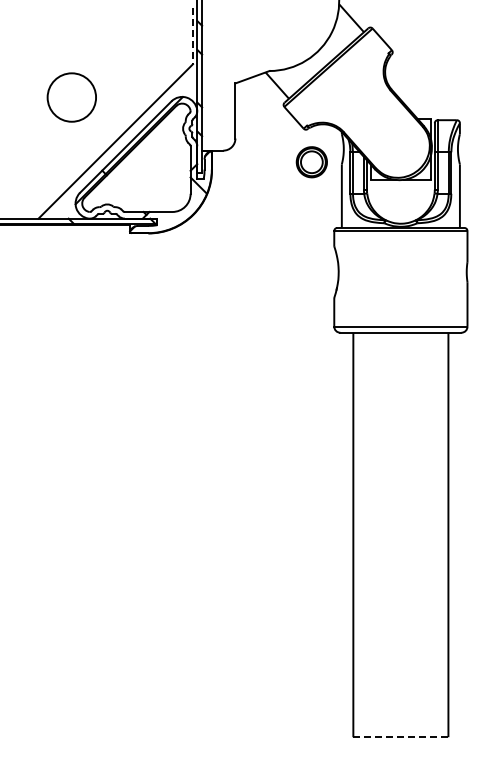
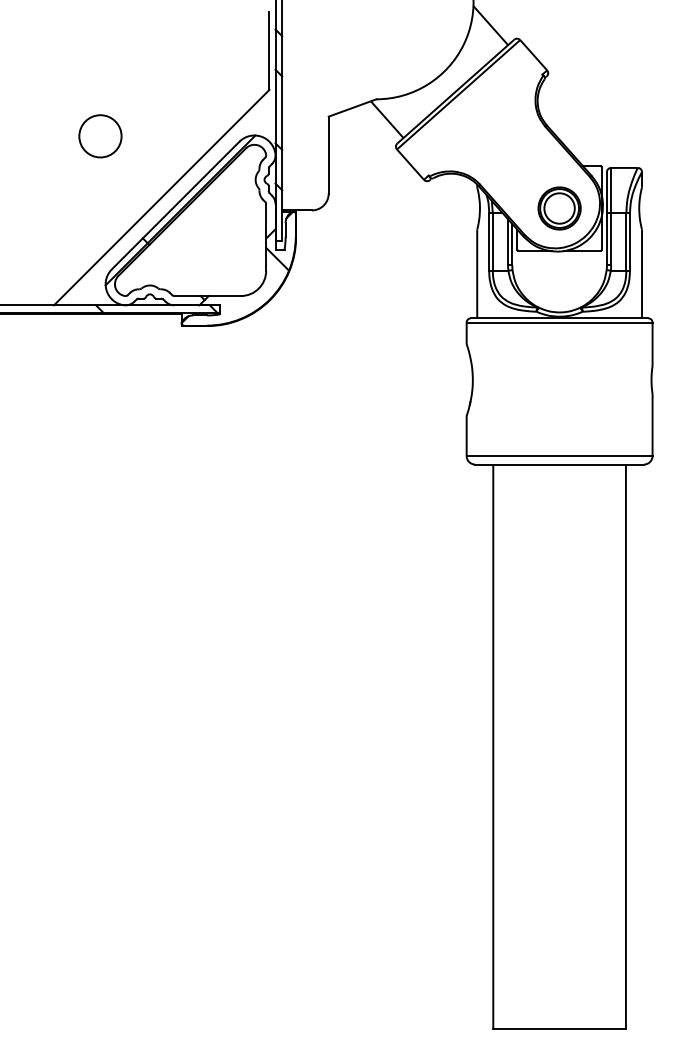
line: (192, 36) -> (268, 51), dashed -> solid
circle: (71, 97) -> (99, 136), size x0.62
part: (311, 162) -> (559, 208), moved
line: (400, 737) -> (559, 1029), dashed -> solid

